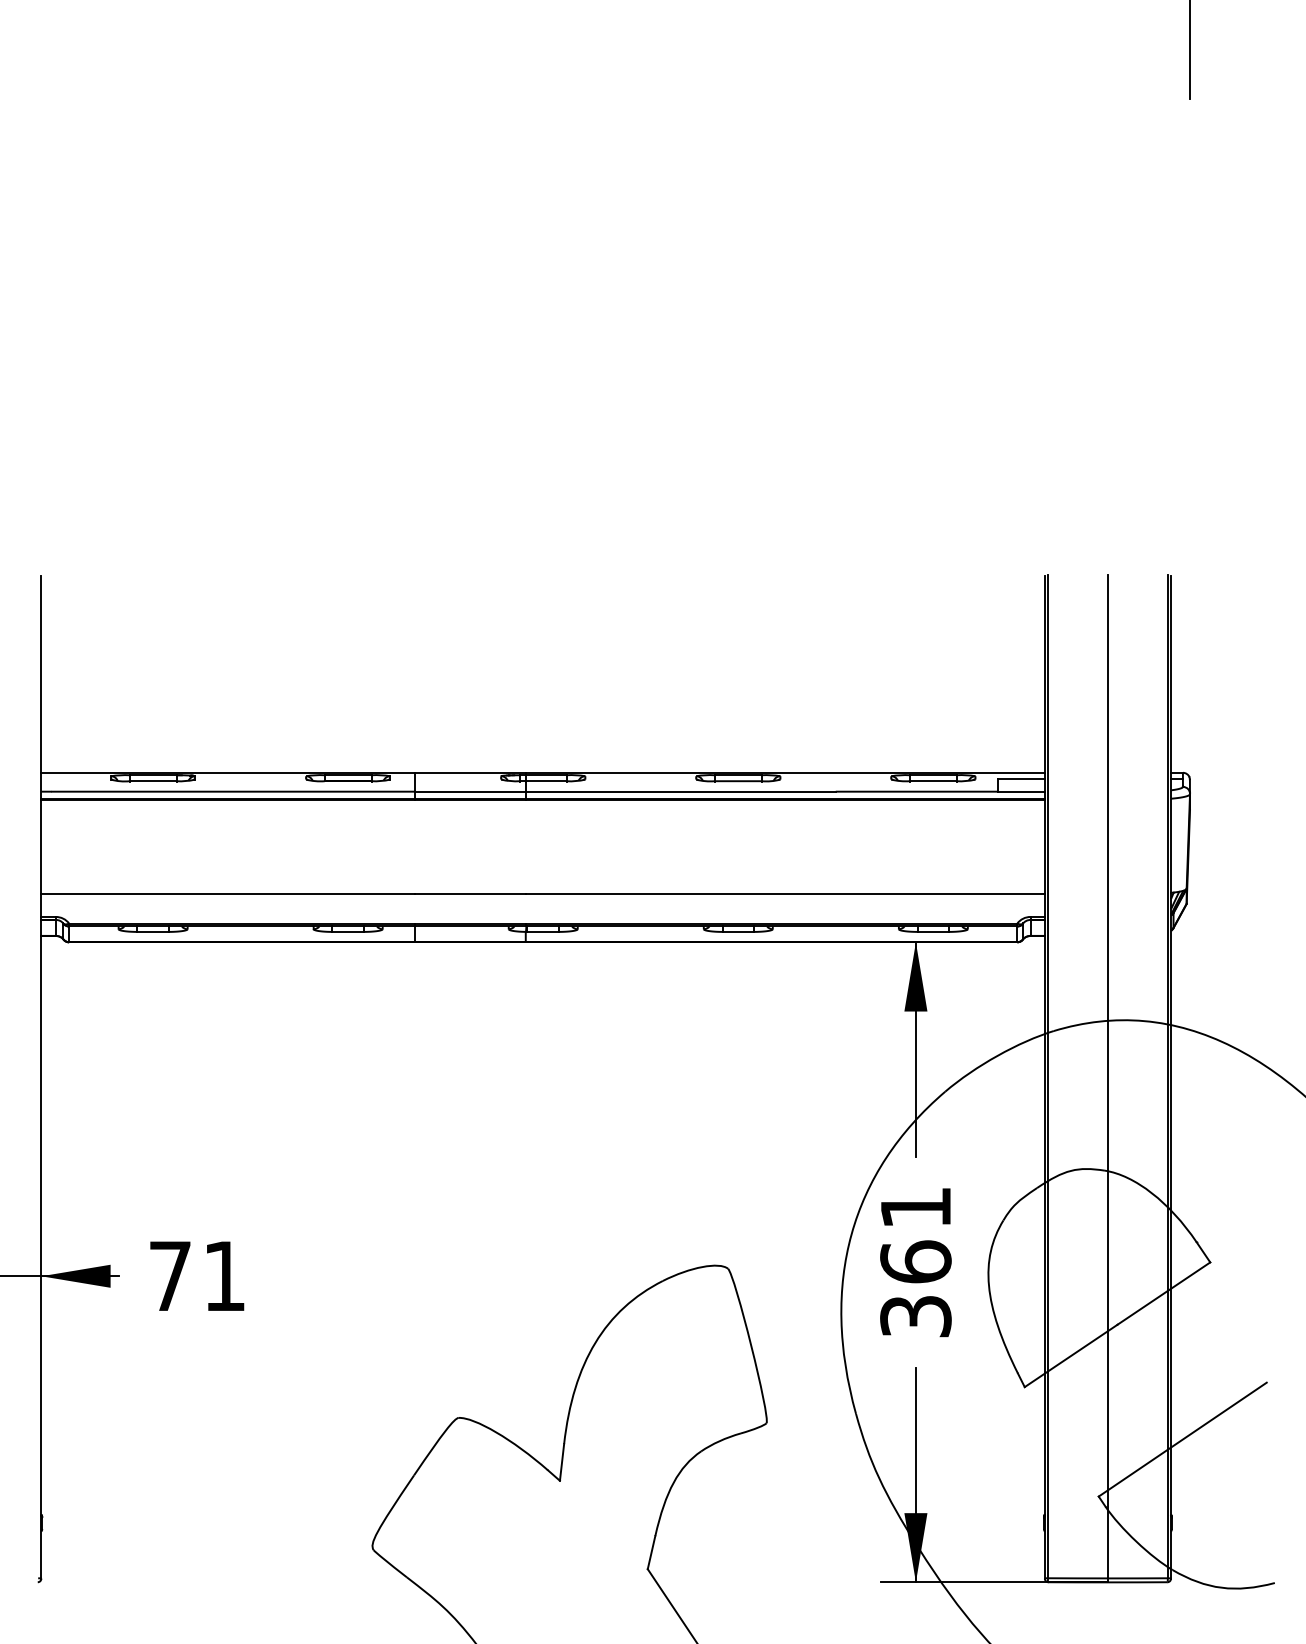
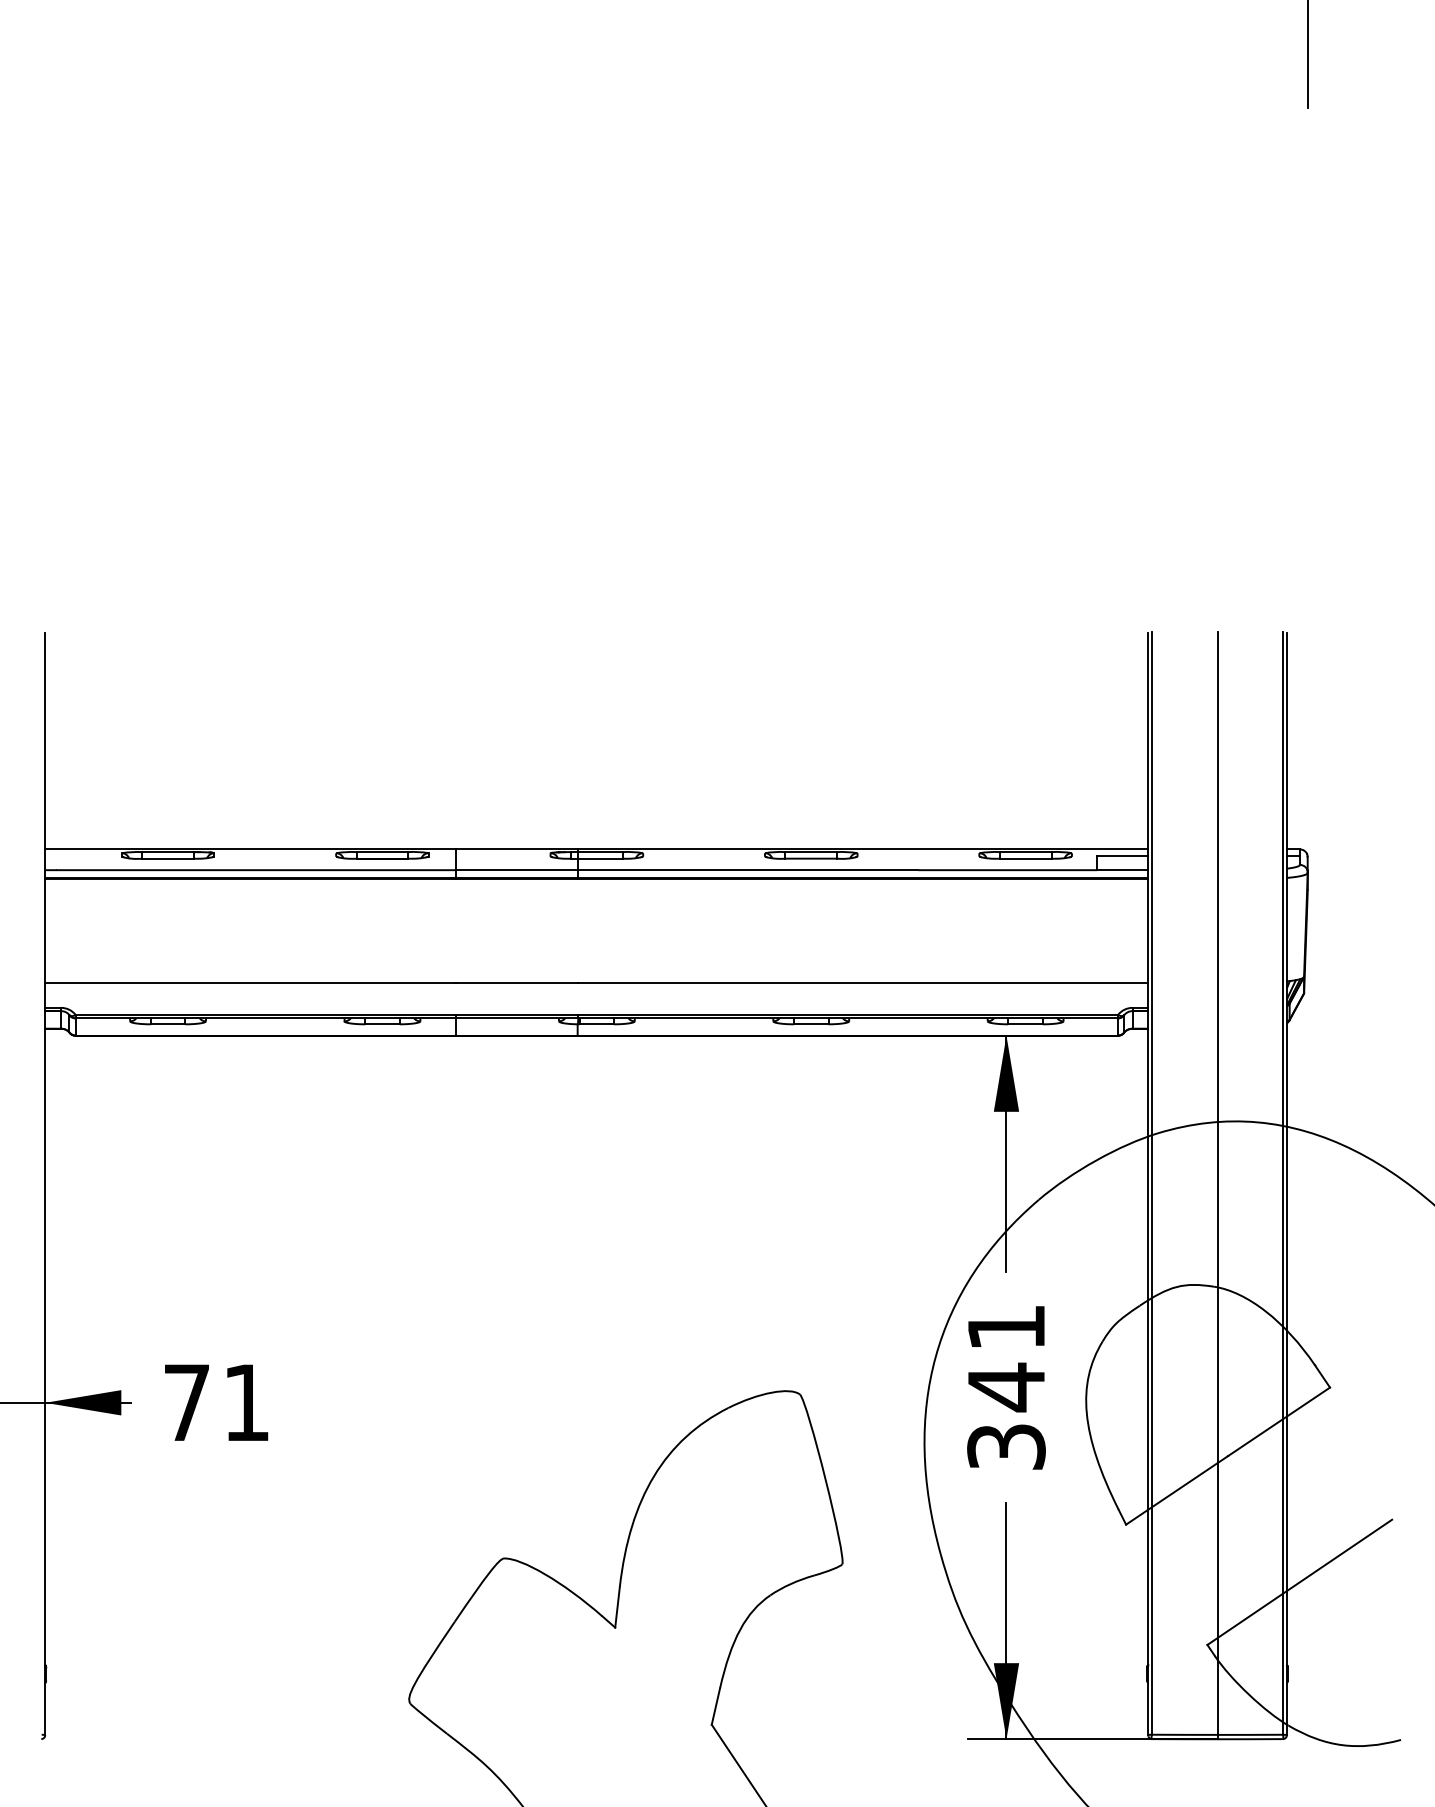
text: (915, 1262) -> (1006, 1387), 361 -> 341

